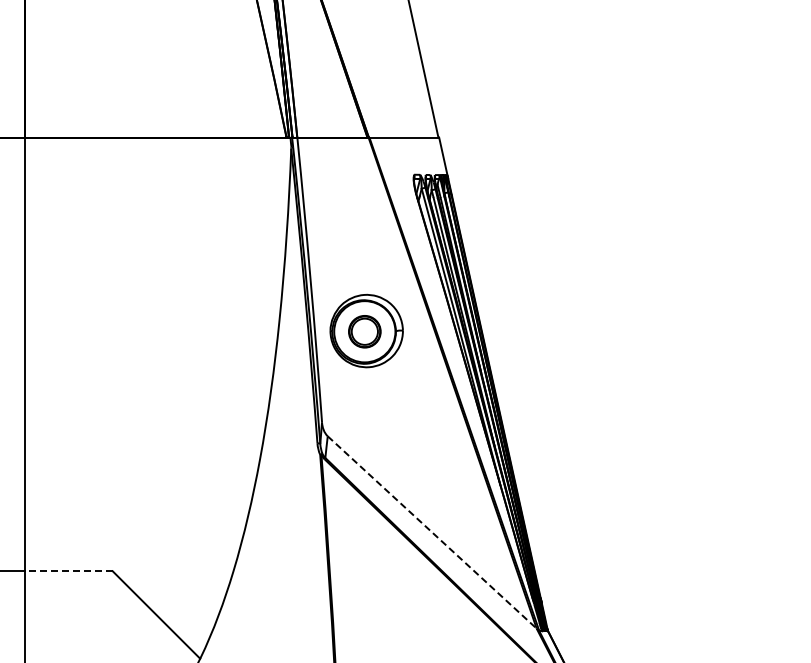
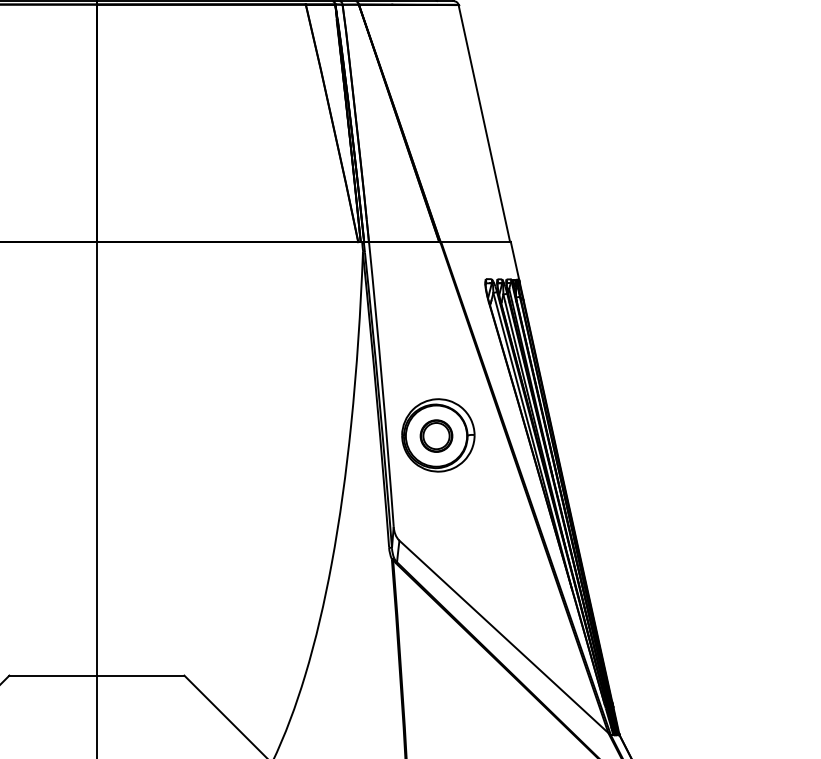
line: (431, 532) -> (503, 636), dashed -> solid
line: (68, 571) -> (140, 675), dashed -> solid

